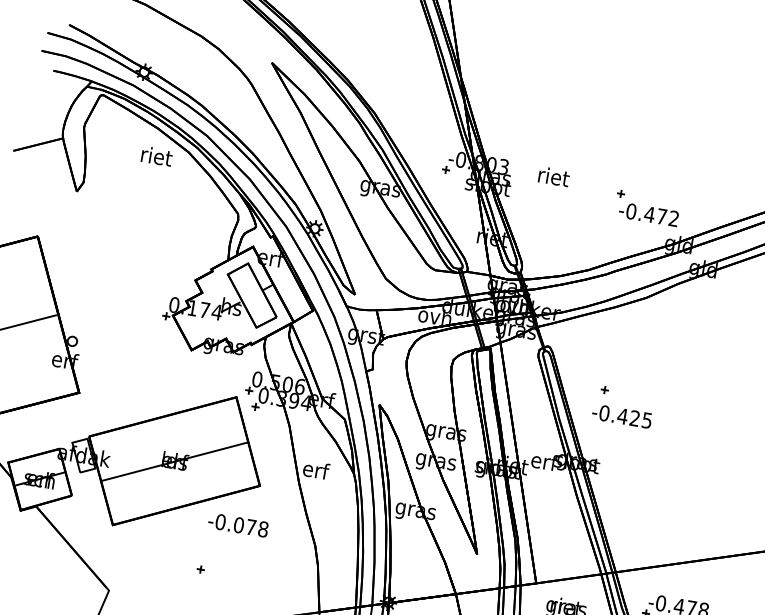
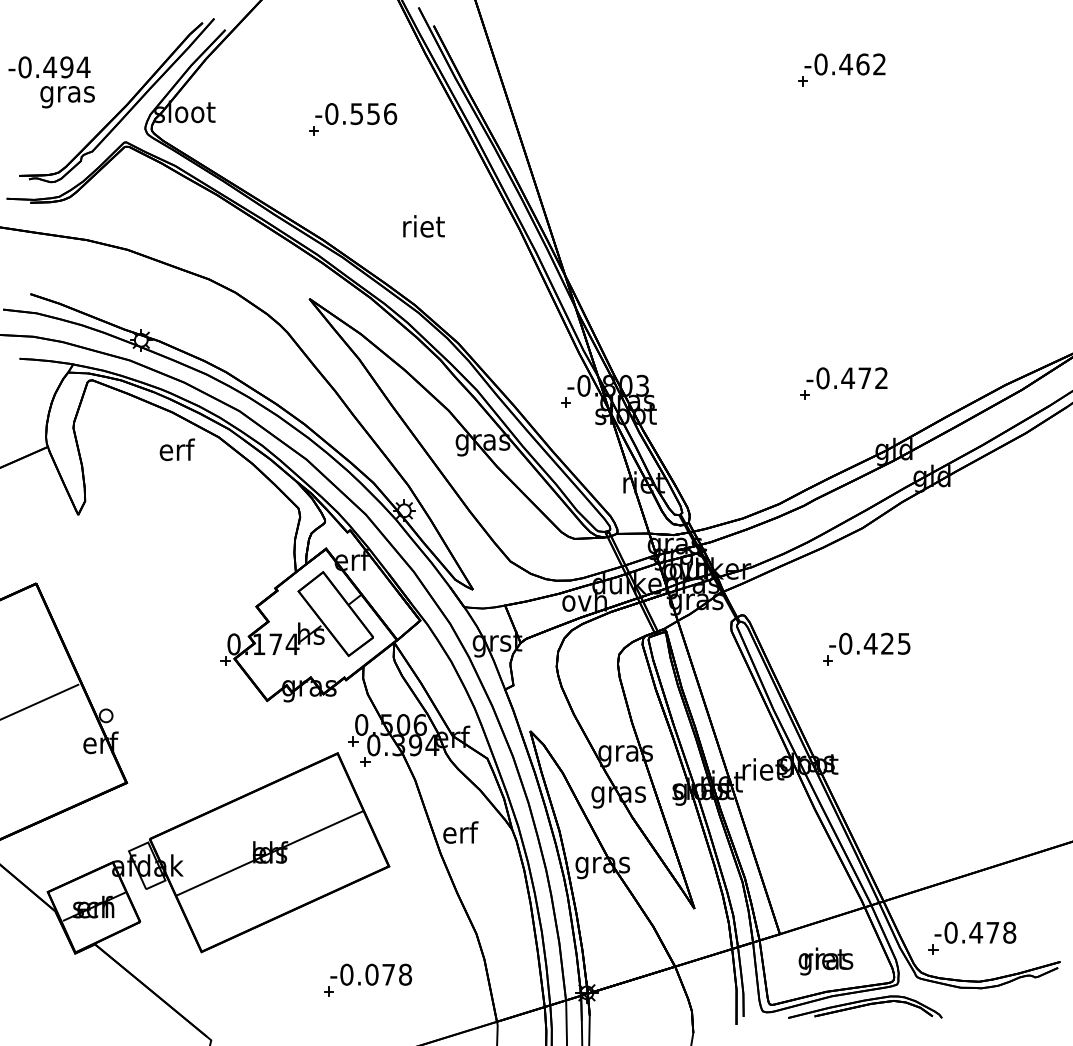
text: (157, 156) -> (177, 449), riet -> erf
text: (553, 176) -> (423, 226), moved
text: (648, 214) -> (846, 378), moved
text: (621, 416) -> (869, 643), moved
text: (544, 461) -> (763, 769), erf -> riet
text: (238, 525) -> (371, 974), moved

